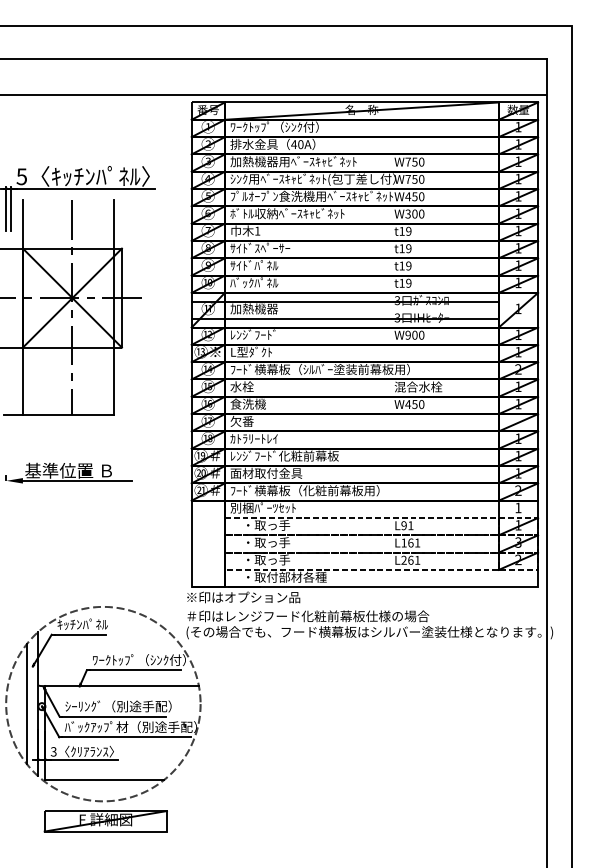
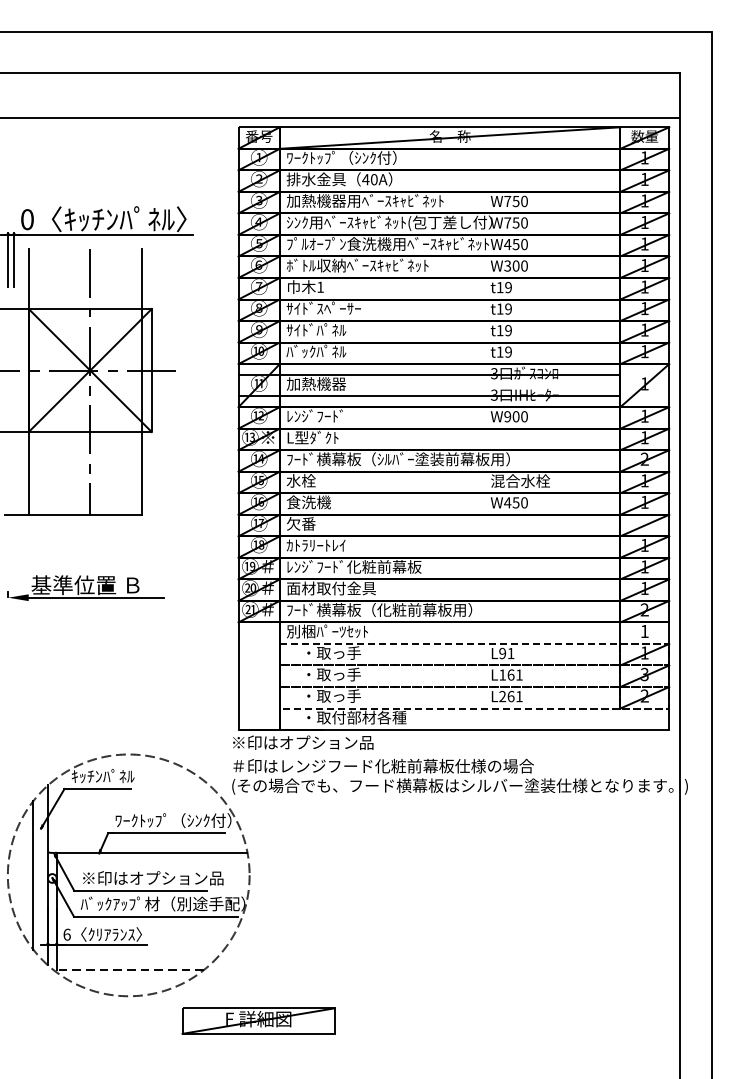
text: (21, 176) -> (26, 219), 5 -> 0
text: (122, 706) -> (152, 878), ｼｰﾘﾝｸﾞ（別途手配） -> ※印はオプション品
text: (53, 751) -> (66, 934), 3 -> 6
line: (104, 780) -> (130, 970), solid -> dashed
part: (105, 821) -> (258, 1021), moved

